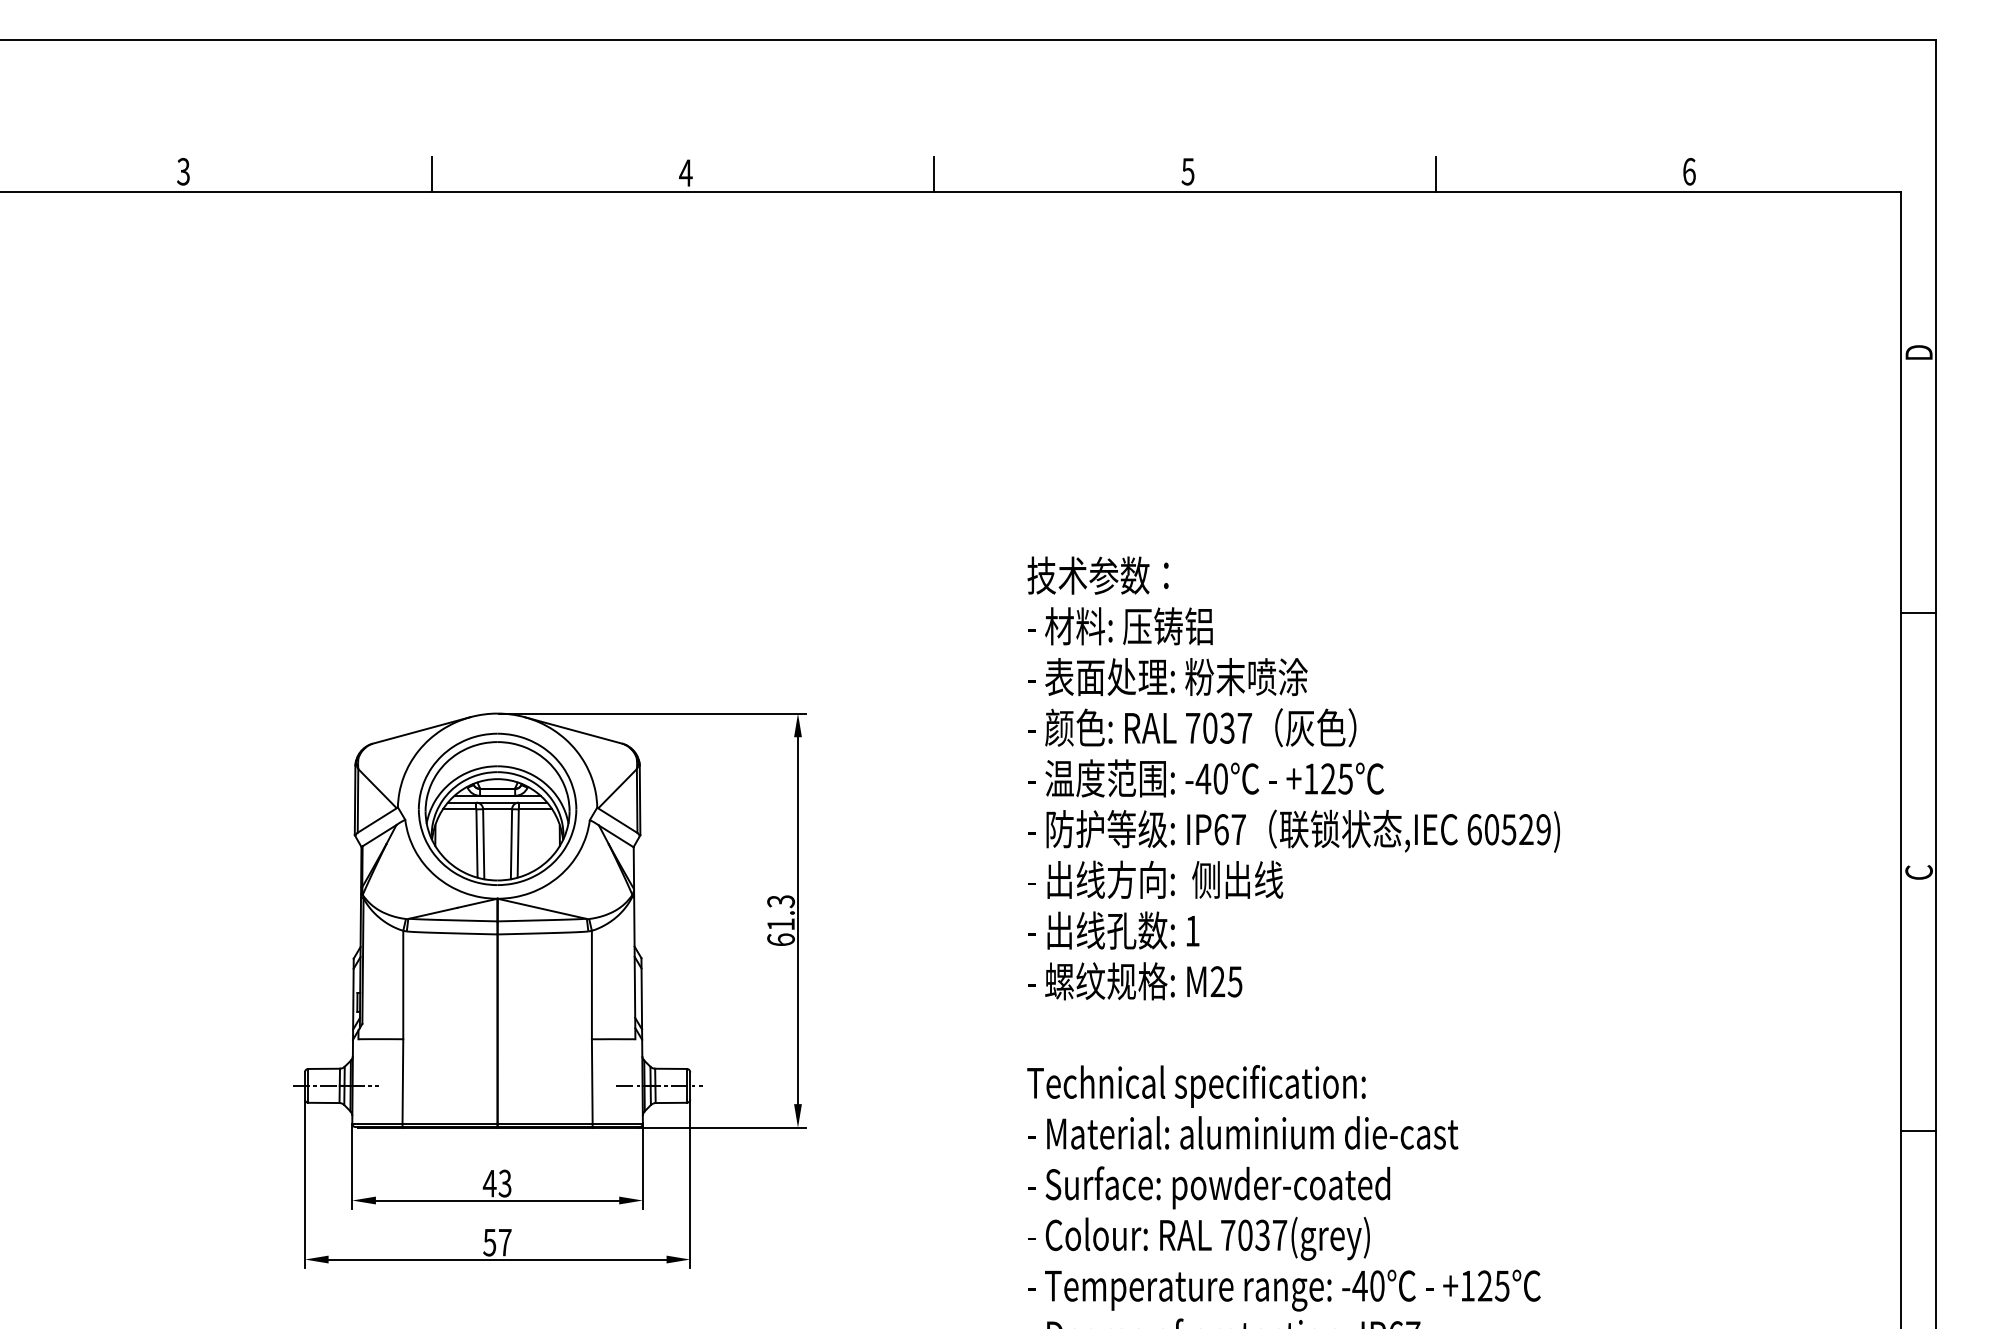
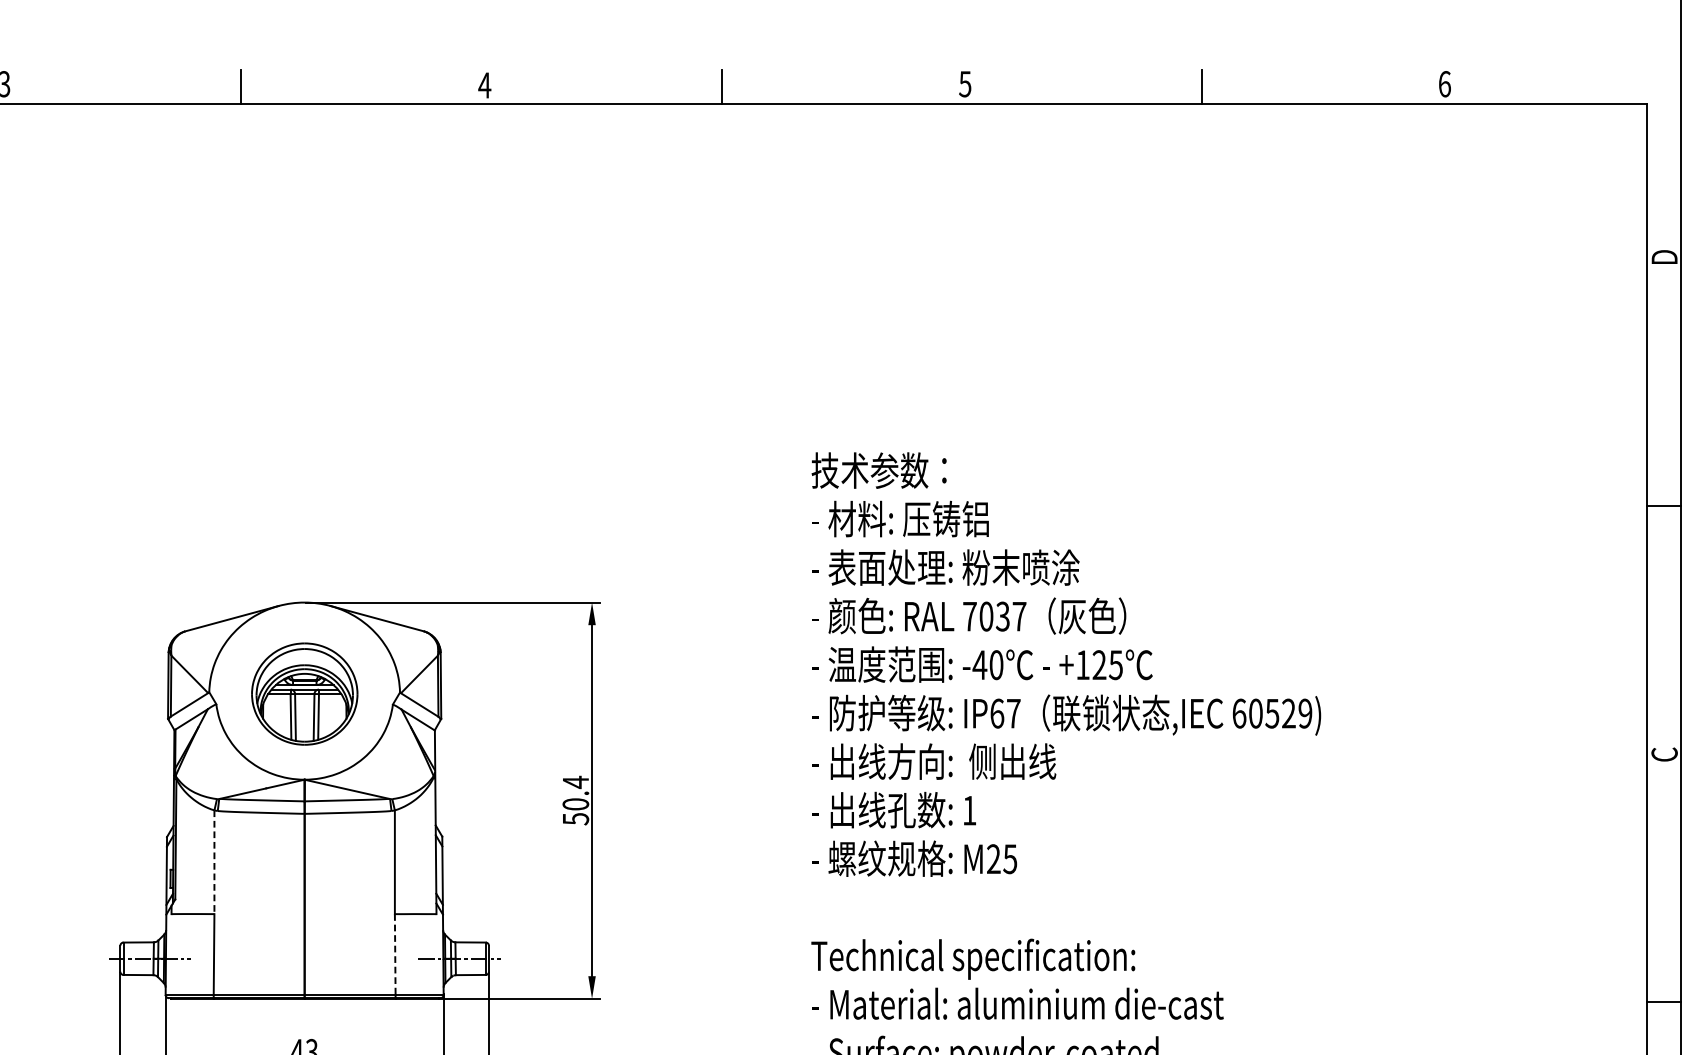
part: (497, 808) -> (304, 693), size x0.7
text: (780, 920) -> (575, 800), 61.3 -> 50.4
line: (403, 985) -> (214, 862), solid -> dashed
line: (592, 1081) -> (395, 954), solid -> dashed

